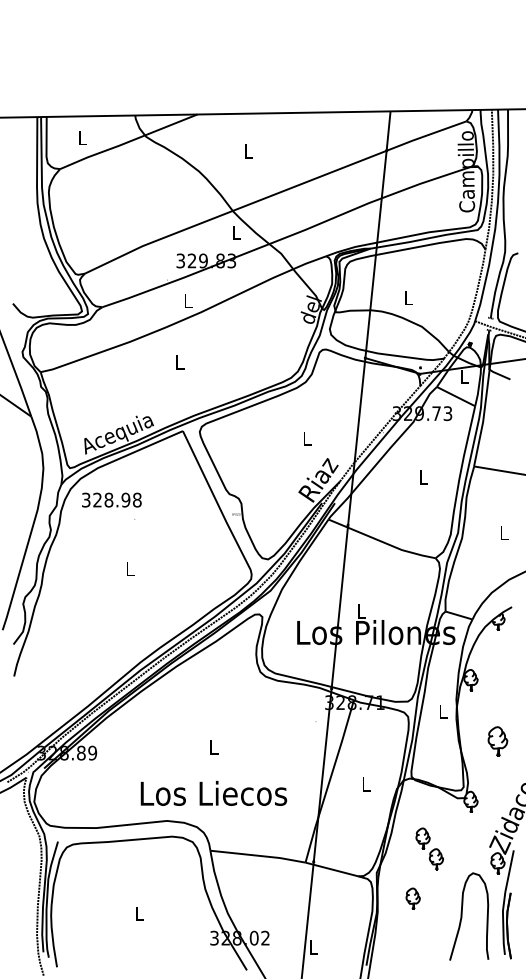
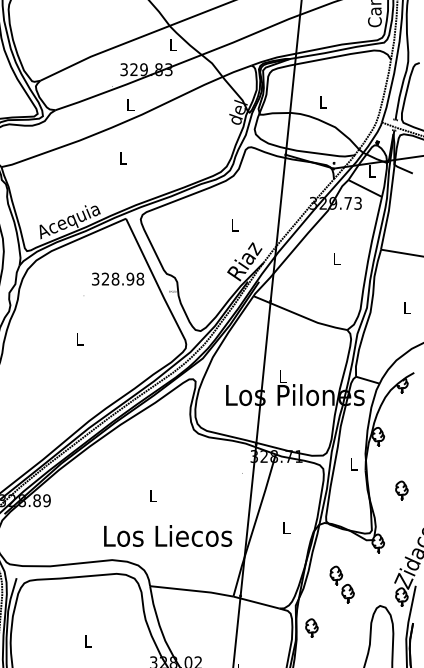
text: (111, 499) -> (117, 278), moved
part: (497, 741) -> (401, 490), size x0.71
text: (213, 792) -> (167, 535), moved
part: (412, 898) -> (311, 628), moved

